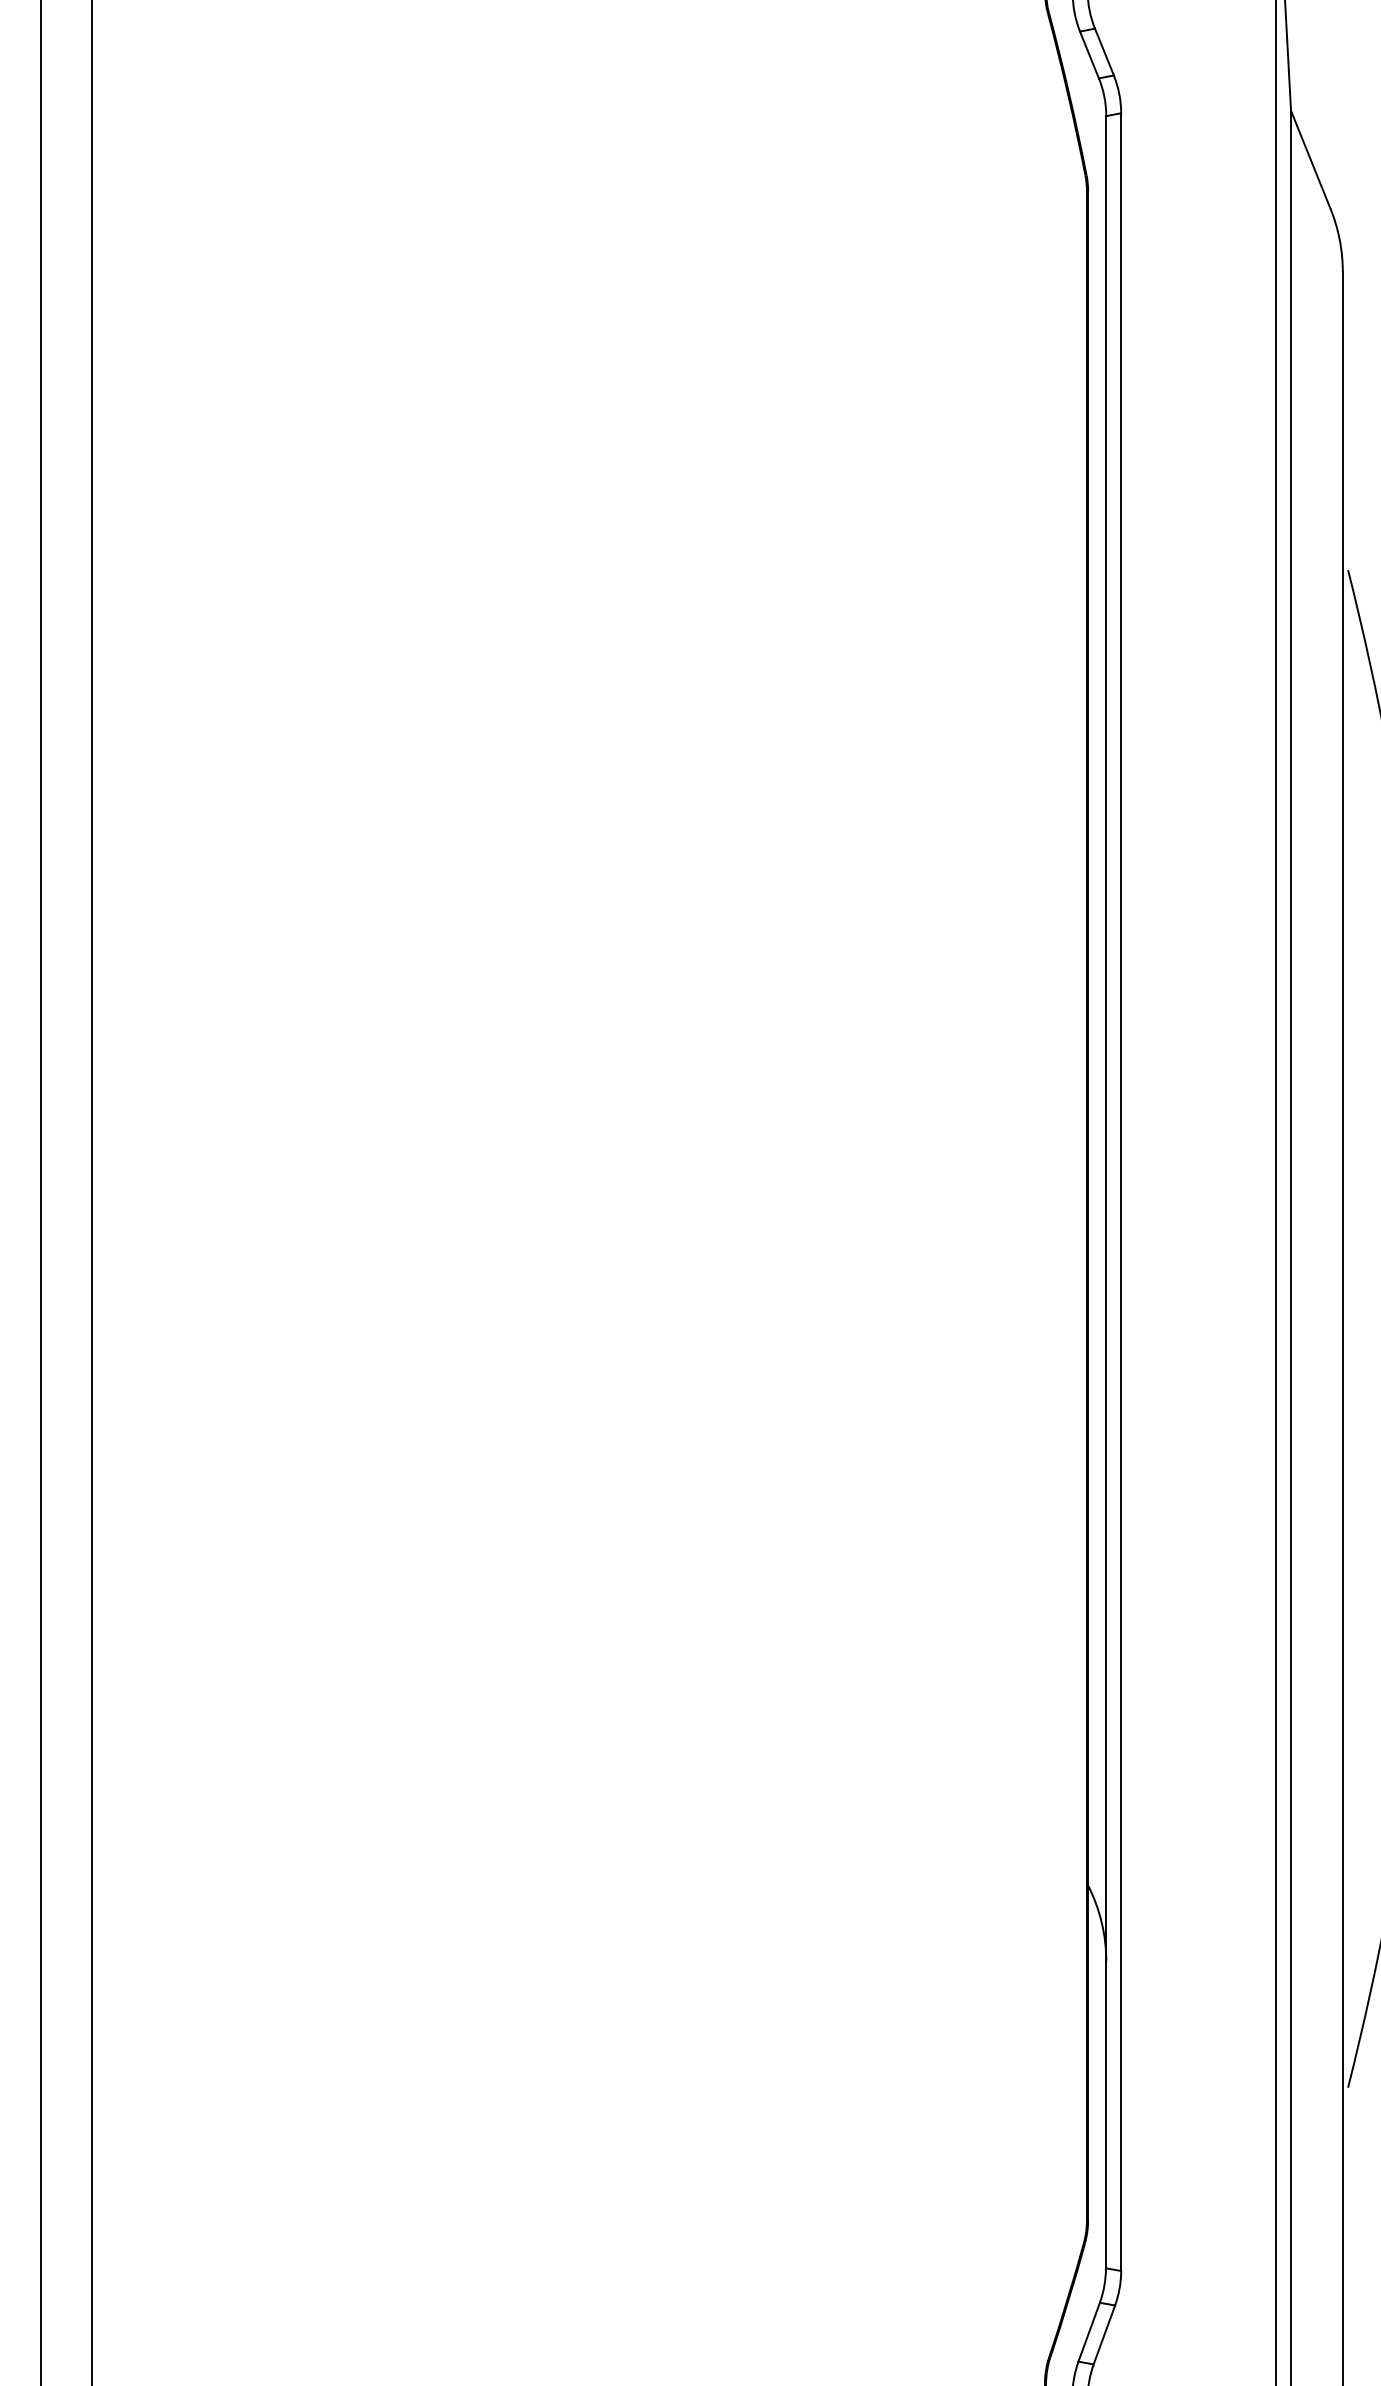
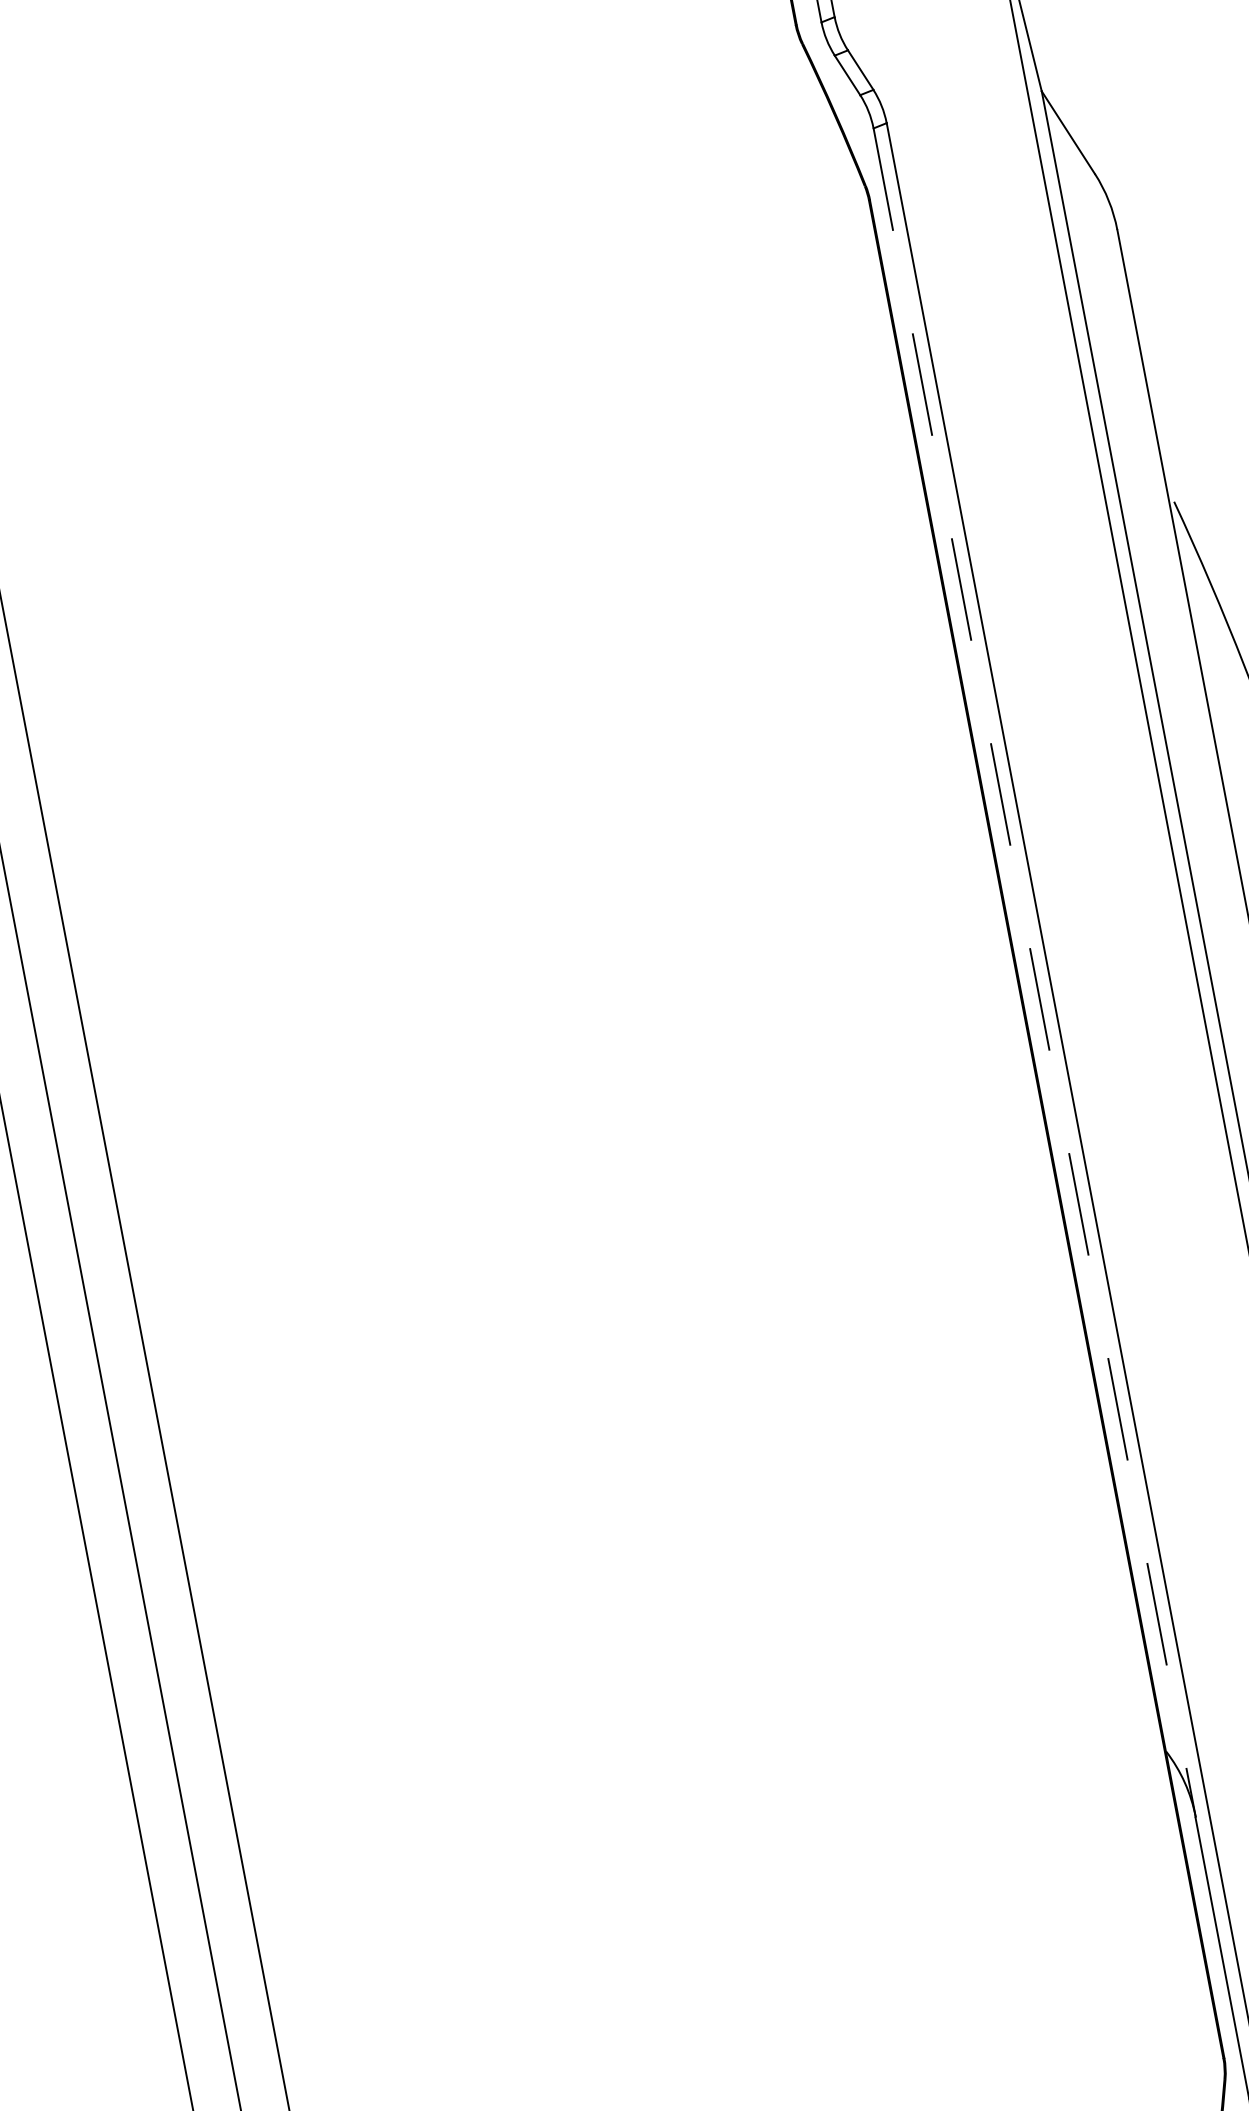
line: (1106, 1038) -> (1034, 972), solid -> dashed

